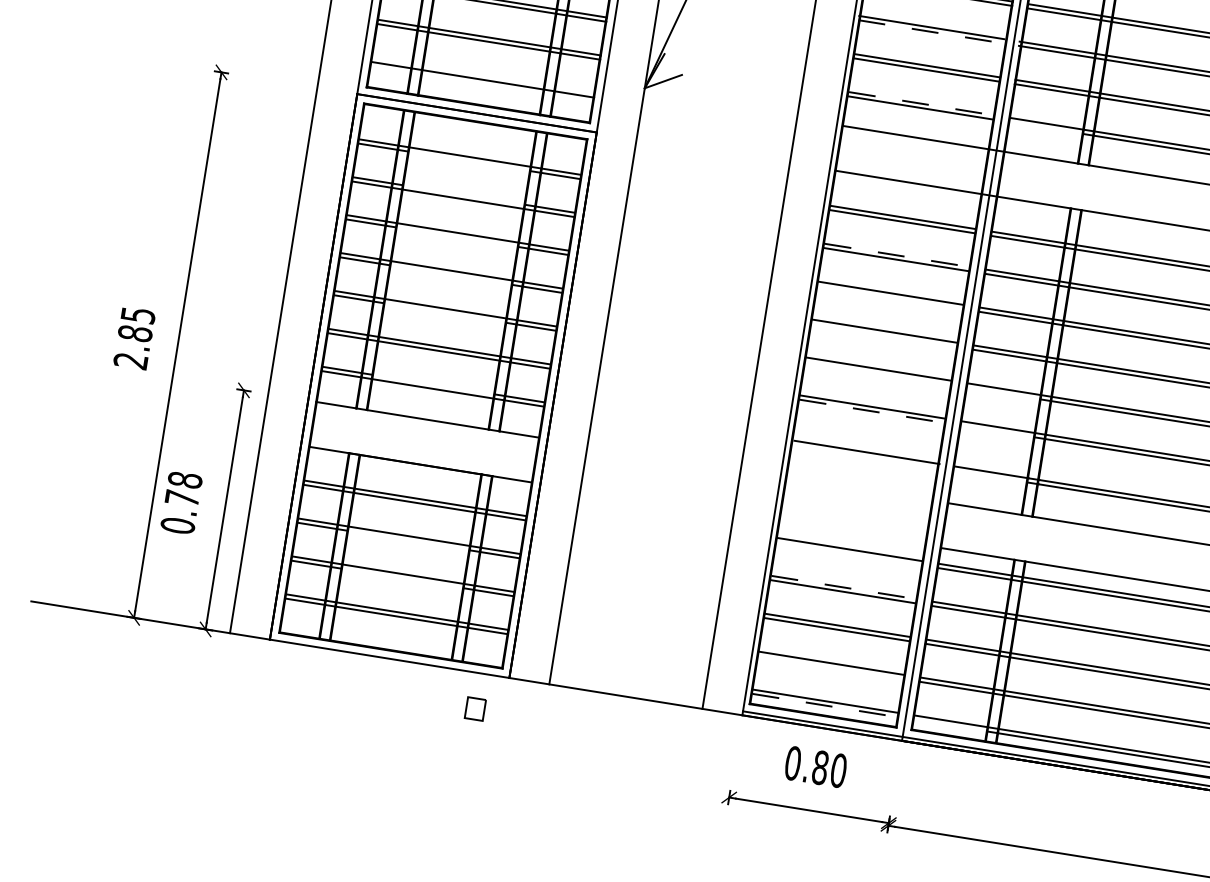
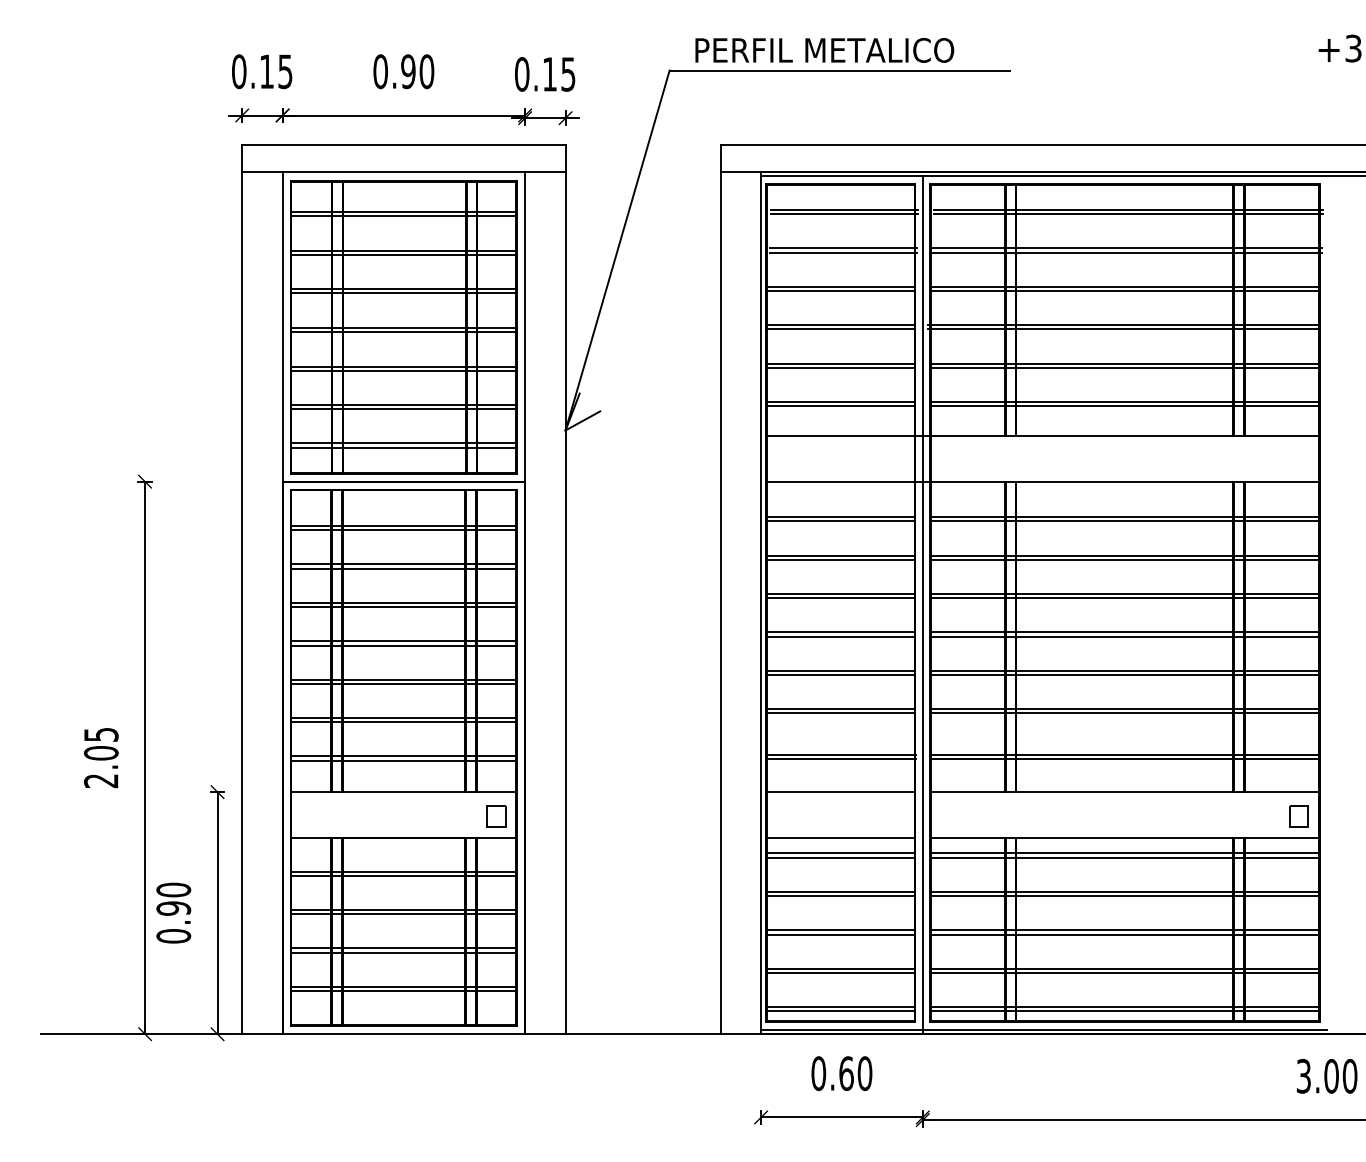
line: (931, 31) -> (839, 329), dashed -> solid
line: (483, 75) -> (404, 443), added
line: (921, 103) -> (841, 401), dashed -> solid
line: (1045, 128) -> (967, 406), added
line: (468, 161) -> (403, 530), added
line: (463, 195) -> (403, 564), added
line: (456, 237) -> (403, 607), added
line: (897, 255) -> (841, 555), dashed -> solid
line: (450, 275) -> (403, 645), added
line: (889, 297) -> (840, 598), added
line: (444, 312) -> (403, 683), added
text: (135, 333) -> (101, 753), 2.85 -> 2.05
line: (883, 335) -> (840, 636), added
line: (877, 373) -> (840, 675), added
line: (433, 384) -> (403, 756), added
line: (1002, 393) -> (967, 675), added
line: (872, 411) -> (841, 713), dashed -> solid
line: (996, 431) -> (967, 713), added
line: (866, 457) -> (842, 759), added
line: (991, 477) -> (969, 759), added
text: (183, 488) -> (173, 898), 0.78 -> 0.90
line: (858, 489) -> (840, 792), added
line: (851, 533) -> (840, 837), added
line: (408, 540) -> (403, 914), added
line: (848, 553) -> (840, 857), added
line: (402, 578) -> (403, 952), added
line: (844, 587) -> (841, 891), dashed -> solid
line: (830, 667) -> (840, 972), added
line: (825, 705) -> (841, 1011), dashed -> solid
part: (475, 709) -> (496, 816), moved
line: (949, 725) -> (967, 1011), added
text: (820, 767) -> (846, 1073), 0.80 -> 0.60

